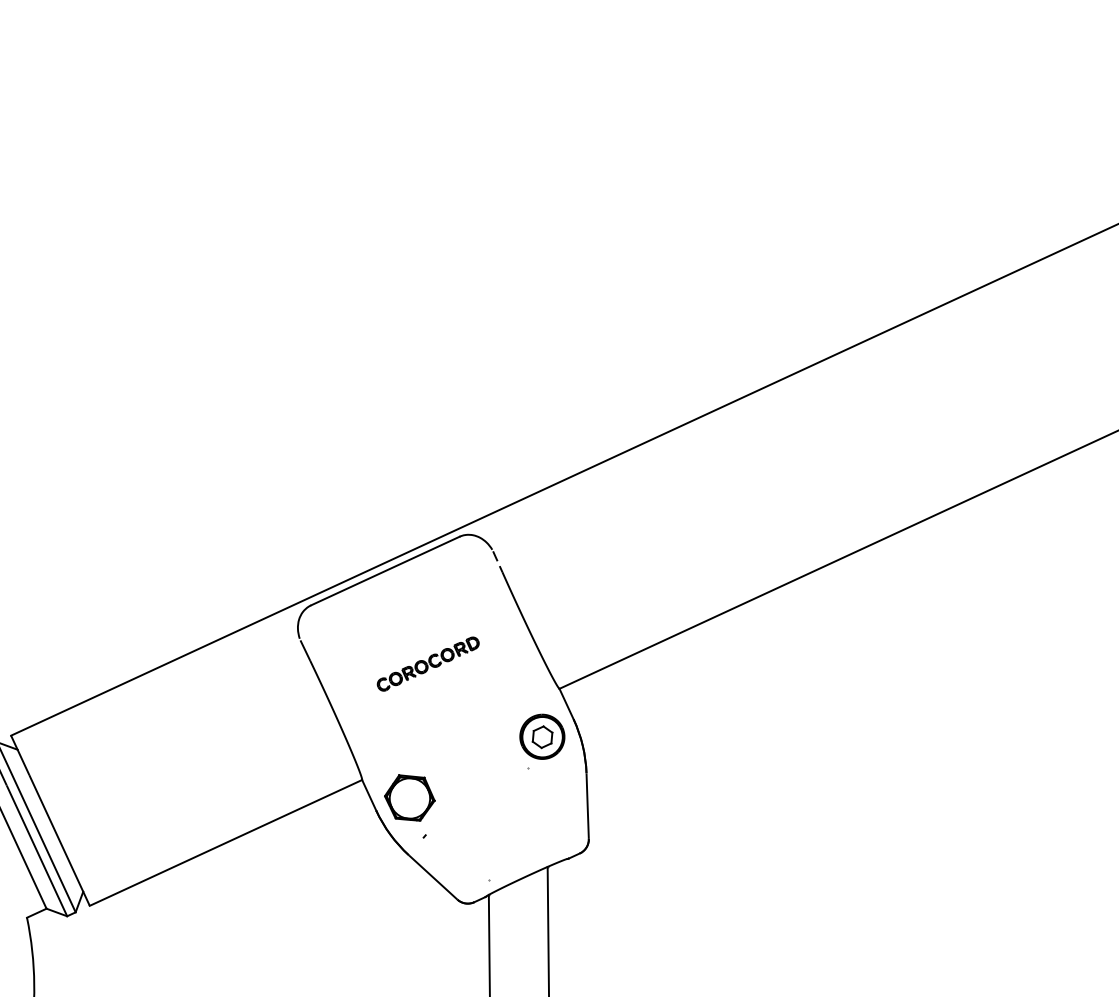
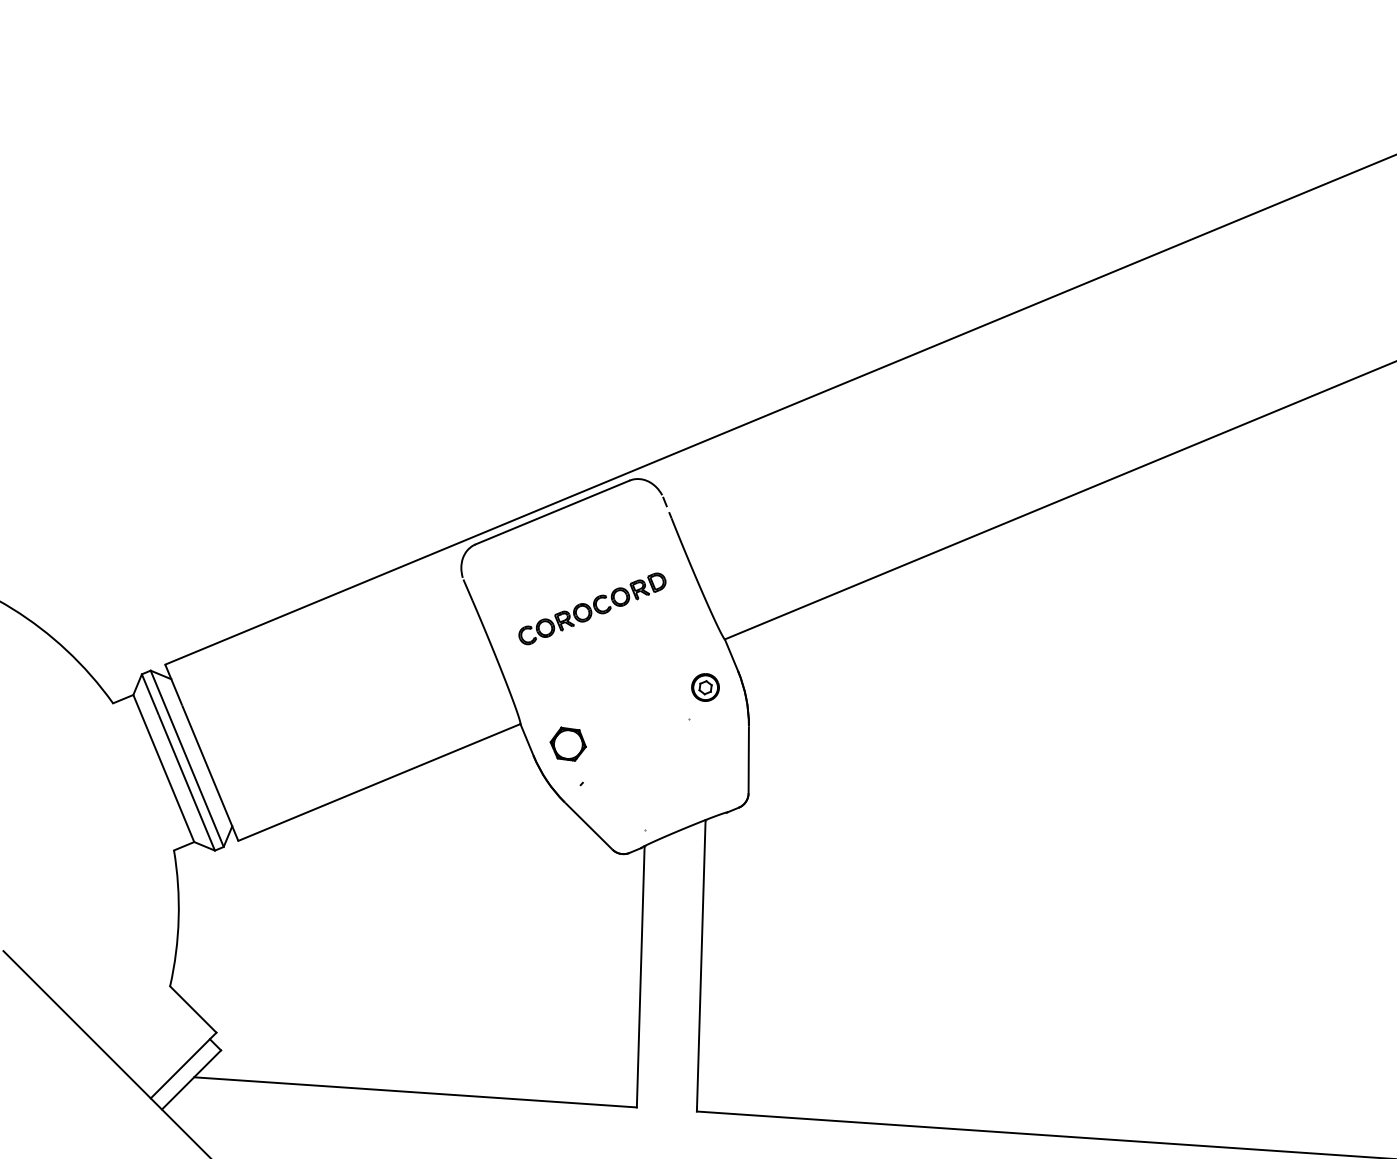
part: (428, 663) -> (592, 608), size x1.4
part: (542, 736) -> (705, 687), size x0.6
part: (410, 797) -> (568, 743), size x0.7

